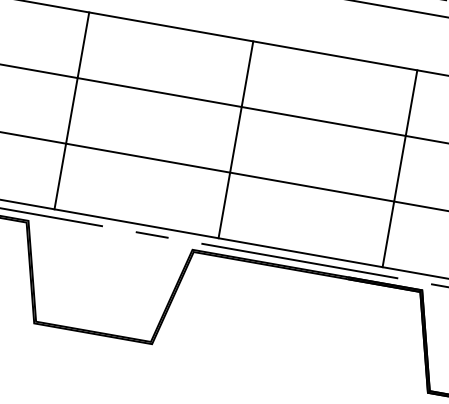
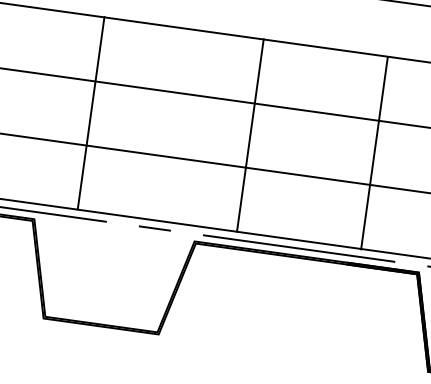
line: (71, 110) -> (90, 112), moved
line: (235, 139) -> (249, 135), moved
line: (399, 168) -> (374, 152), moved

